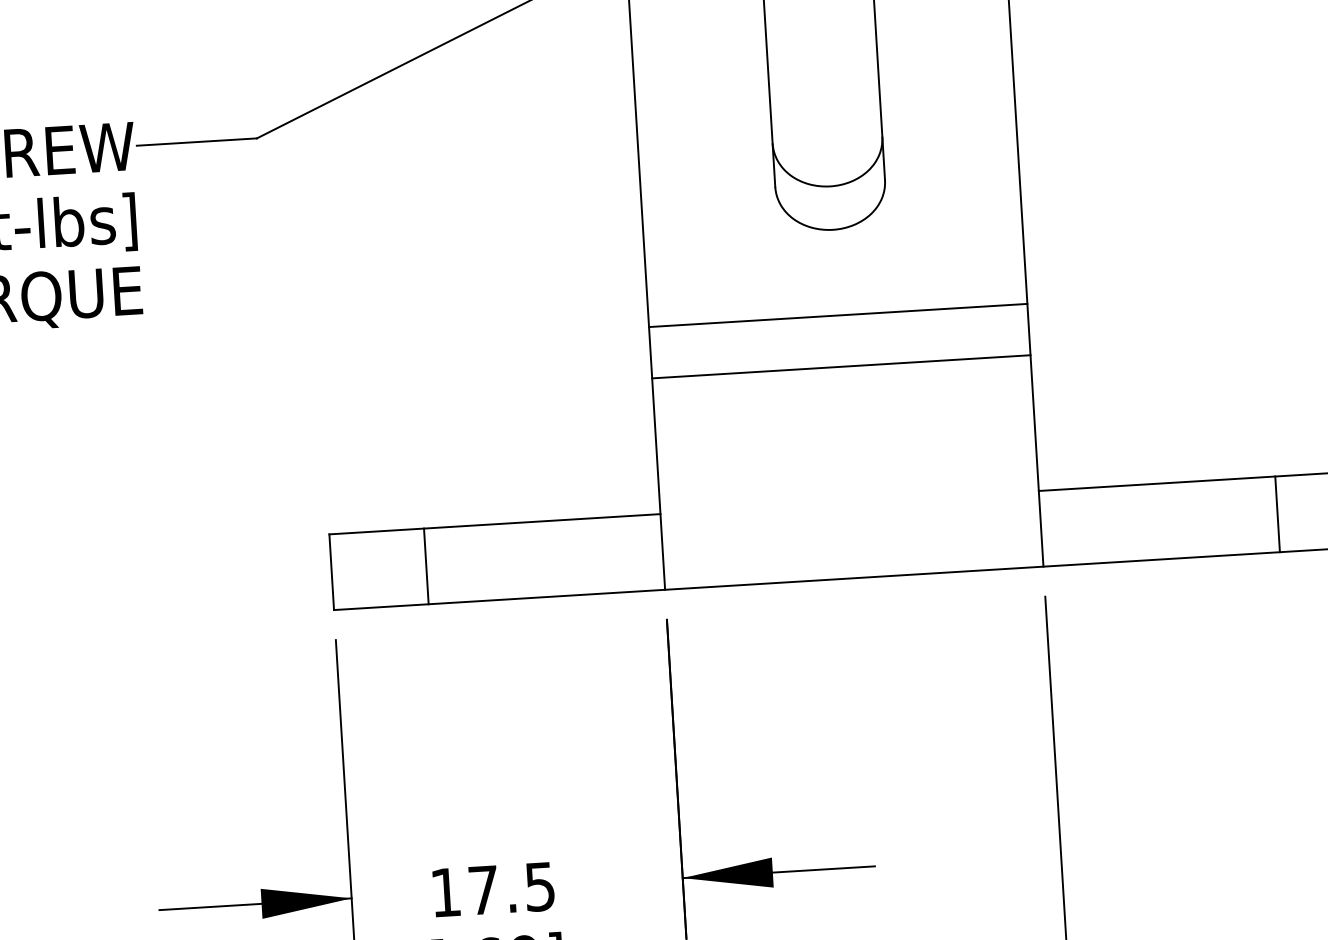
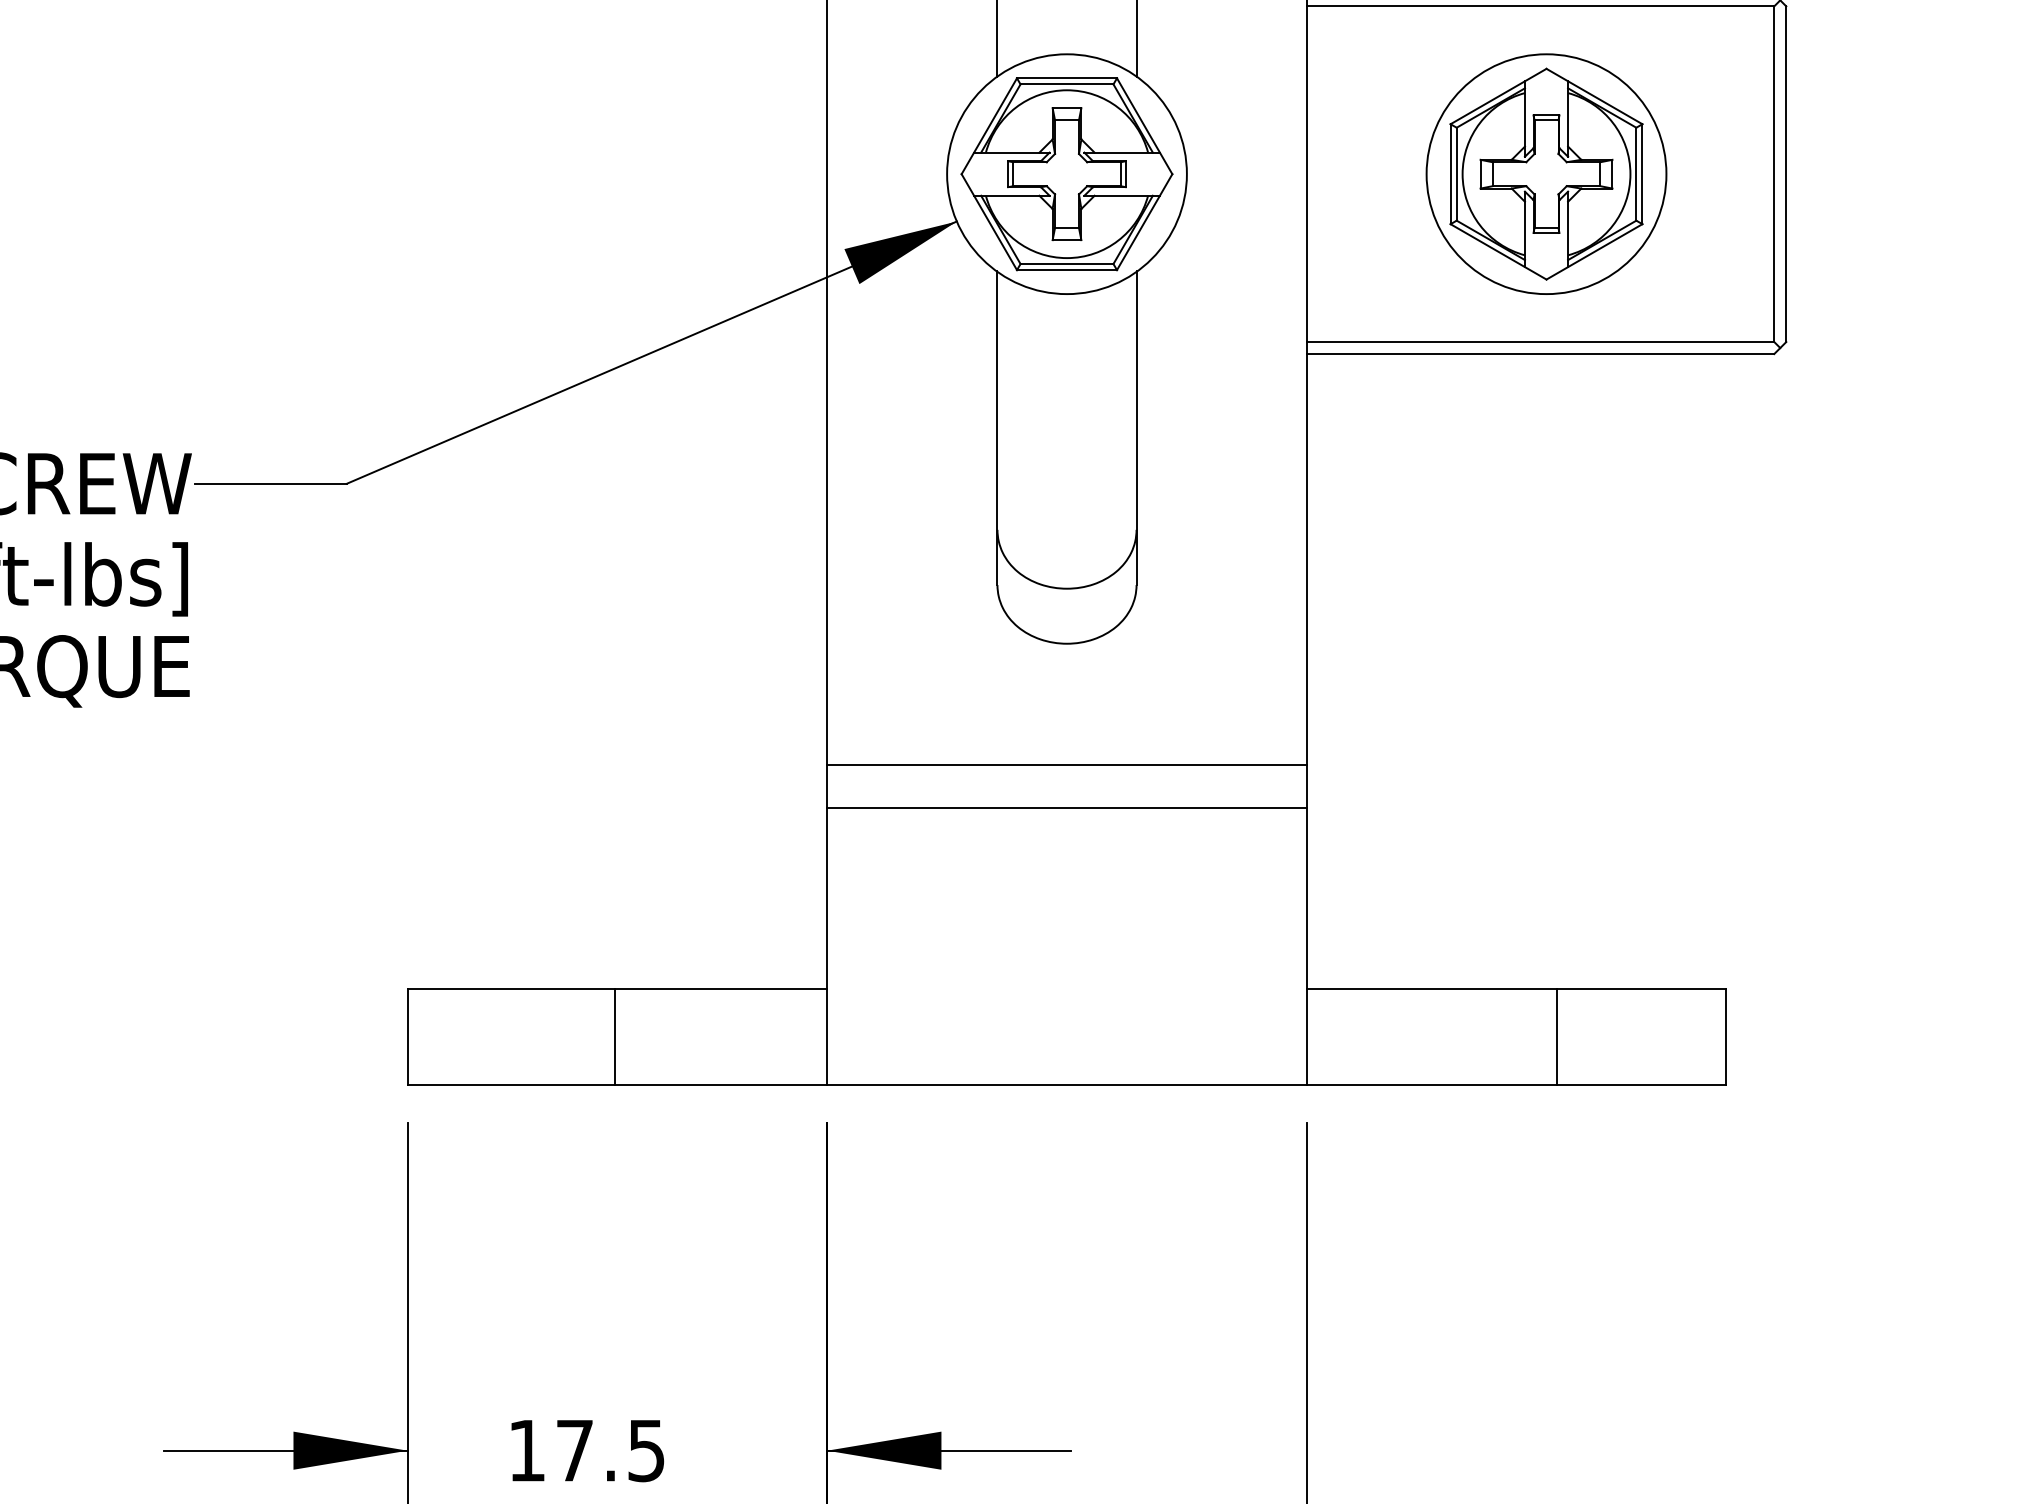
line: (837, 315) -> (1066, 808), moved
line: (840, 366) -> (1066, 765), moved
line: (1277, 514) -> (1557, 1037), moved
line: (426, 566) -> (614, 1037), moved

